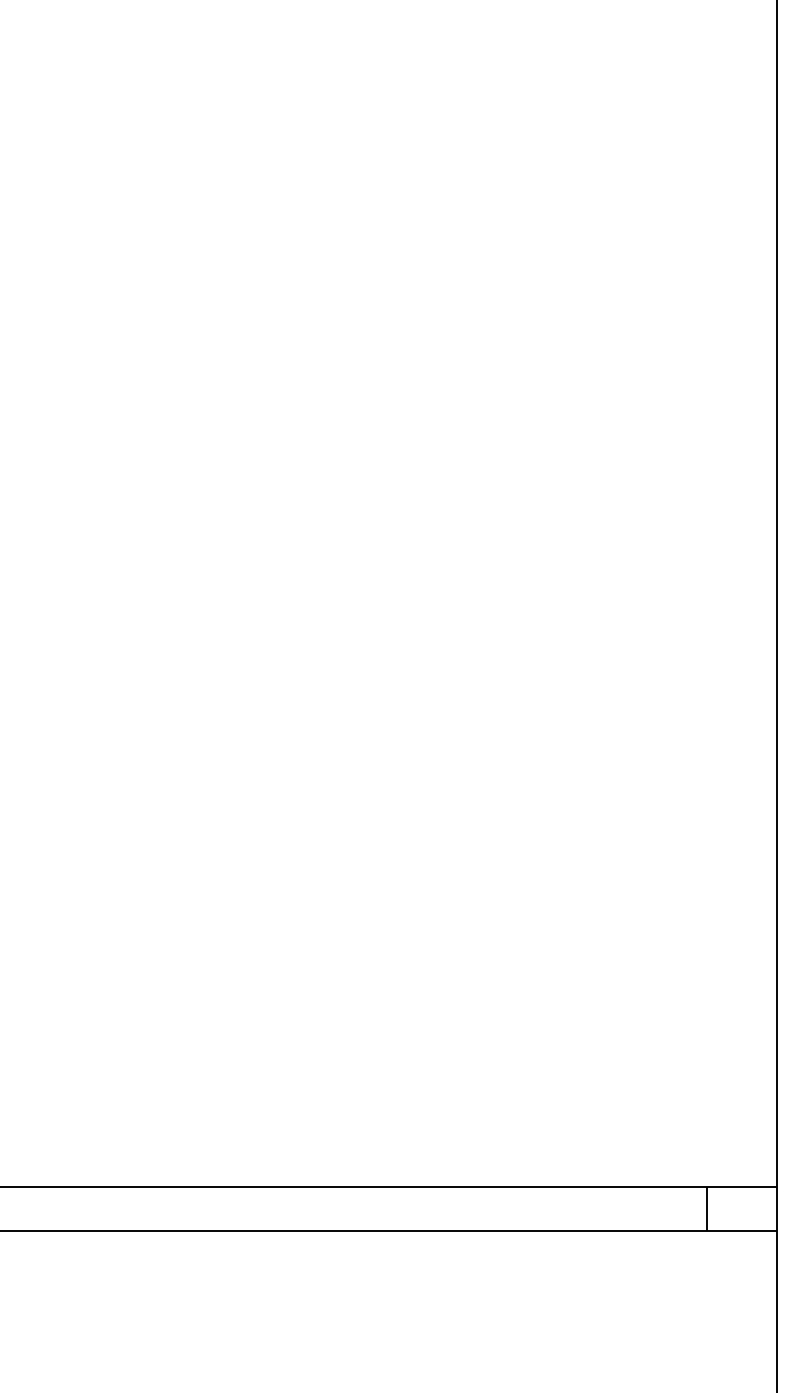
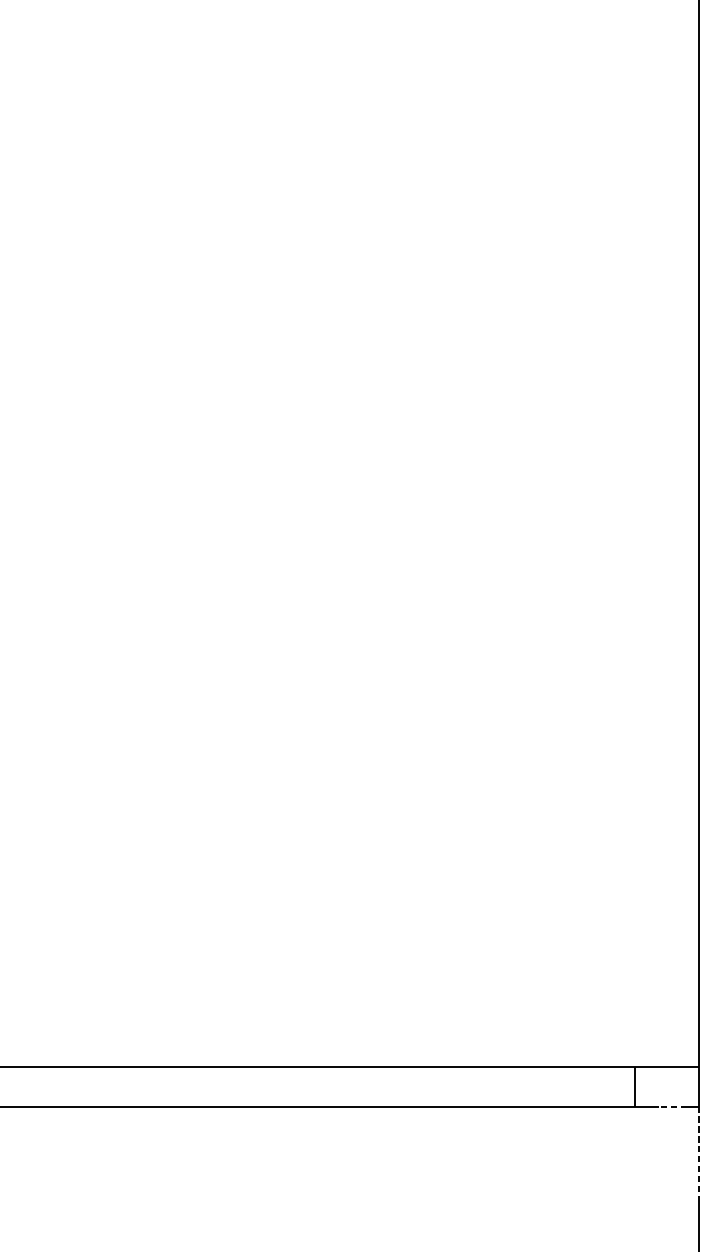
line: (748, 1231) -> (672, 1106), solid -> dashed
line: (777, 1283) -> (698, 1153), solid -> dashed

